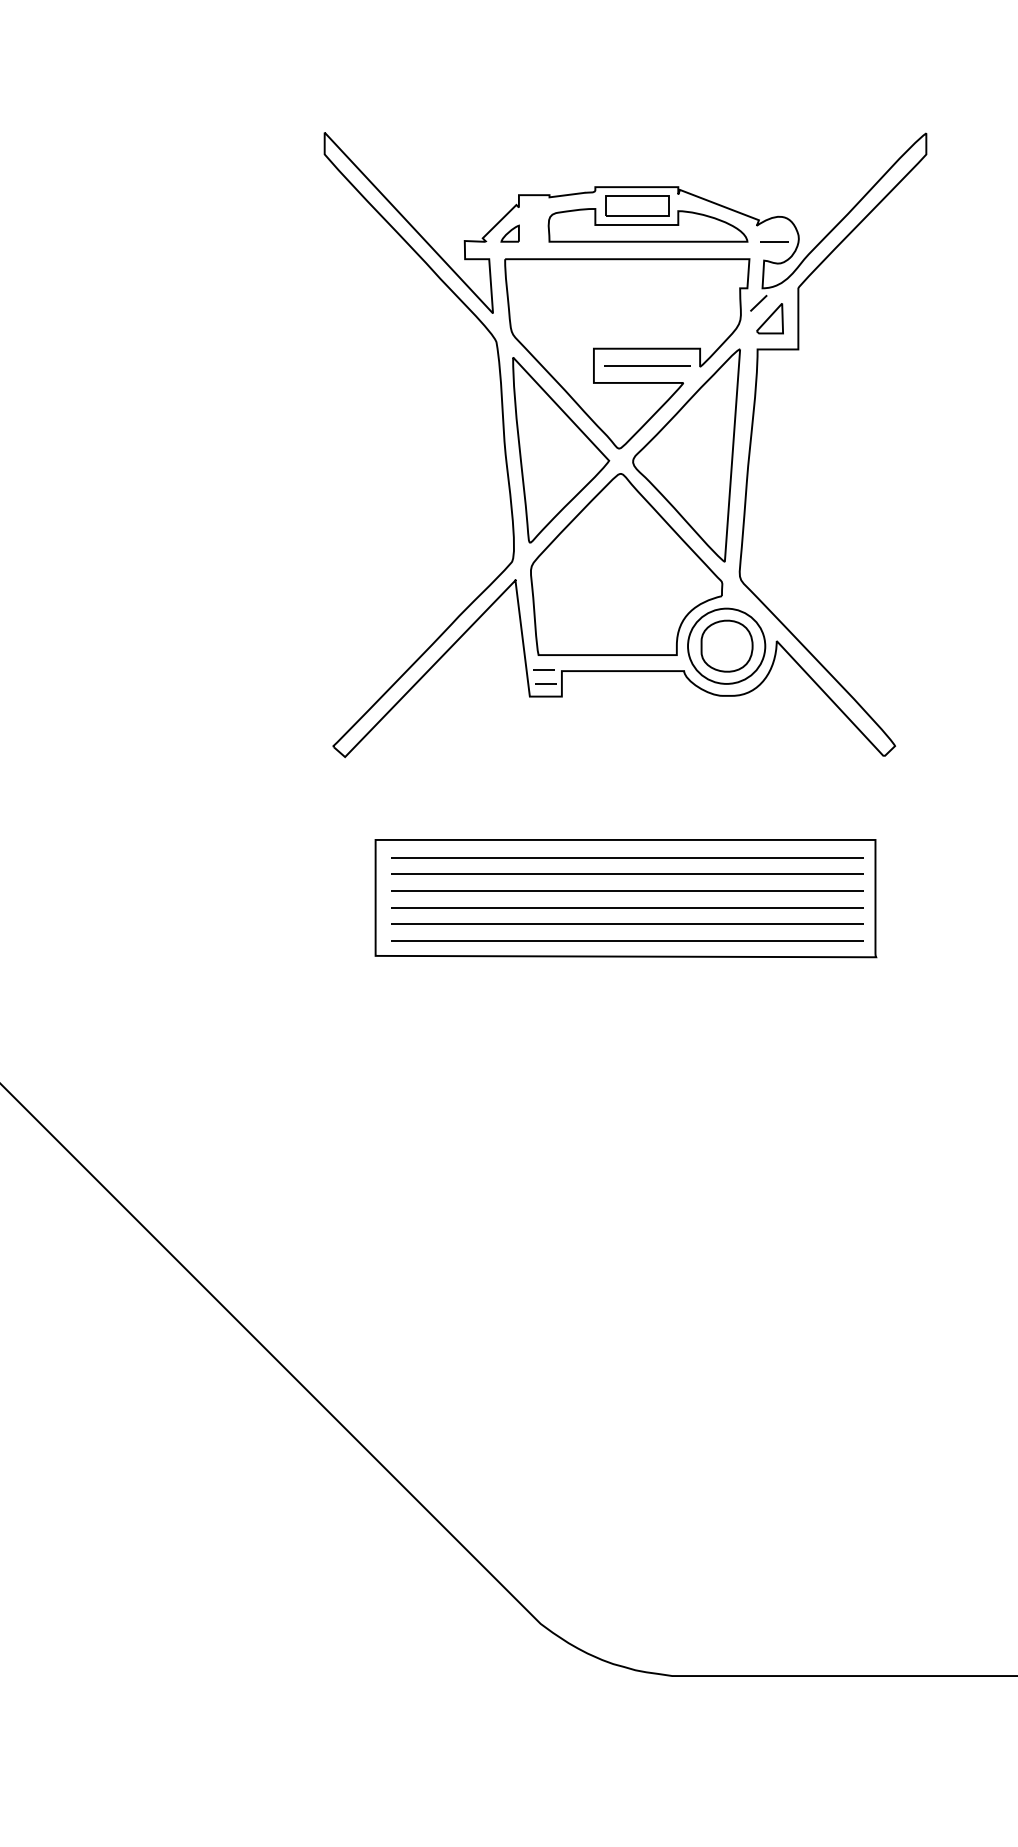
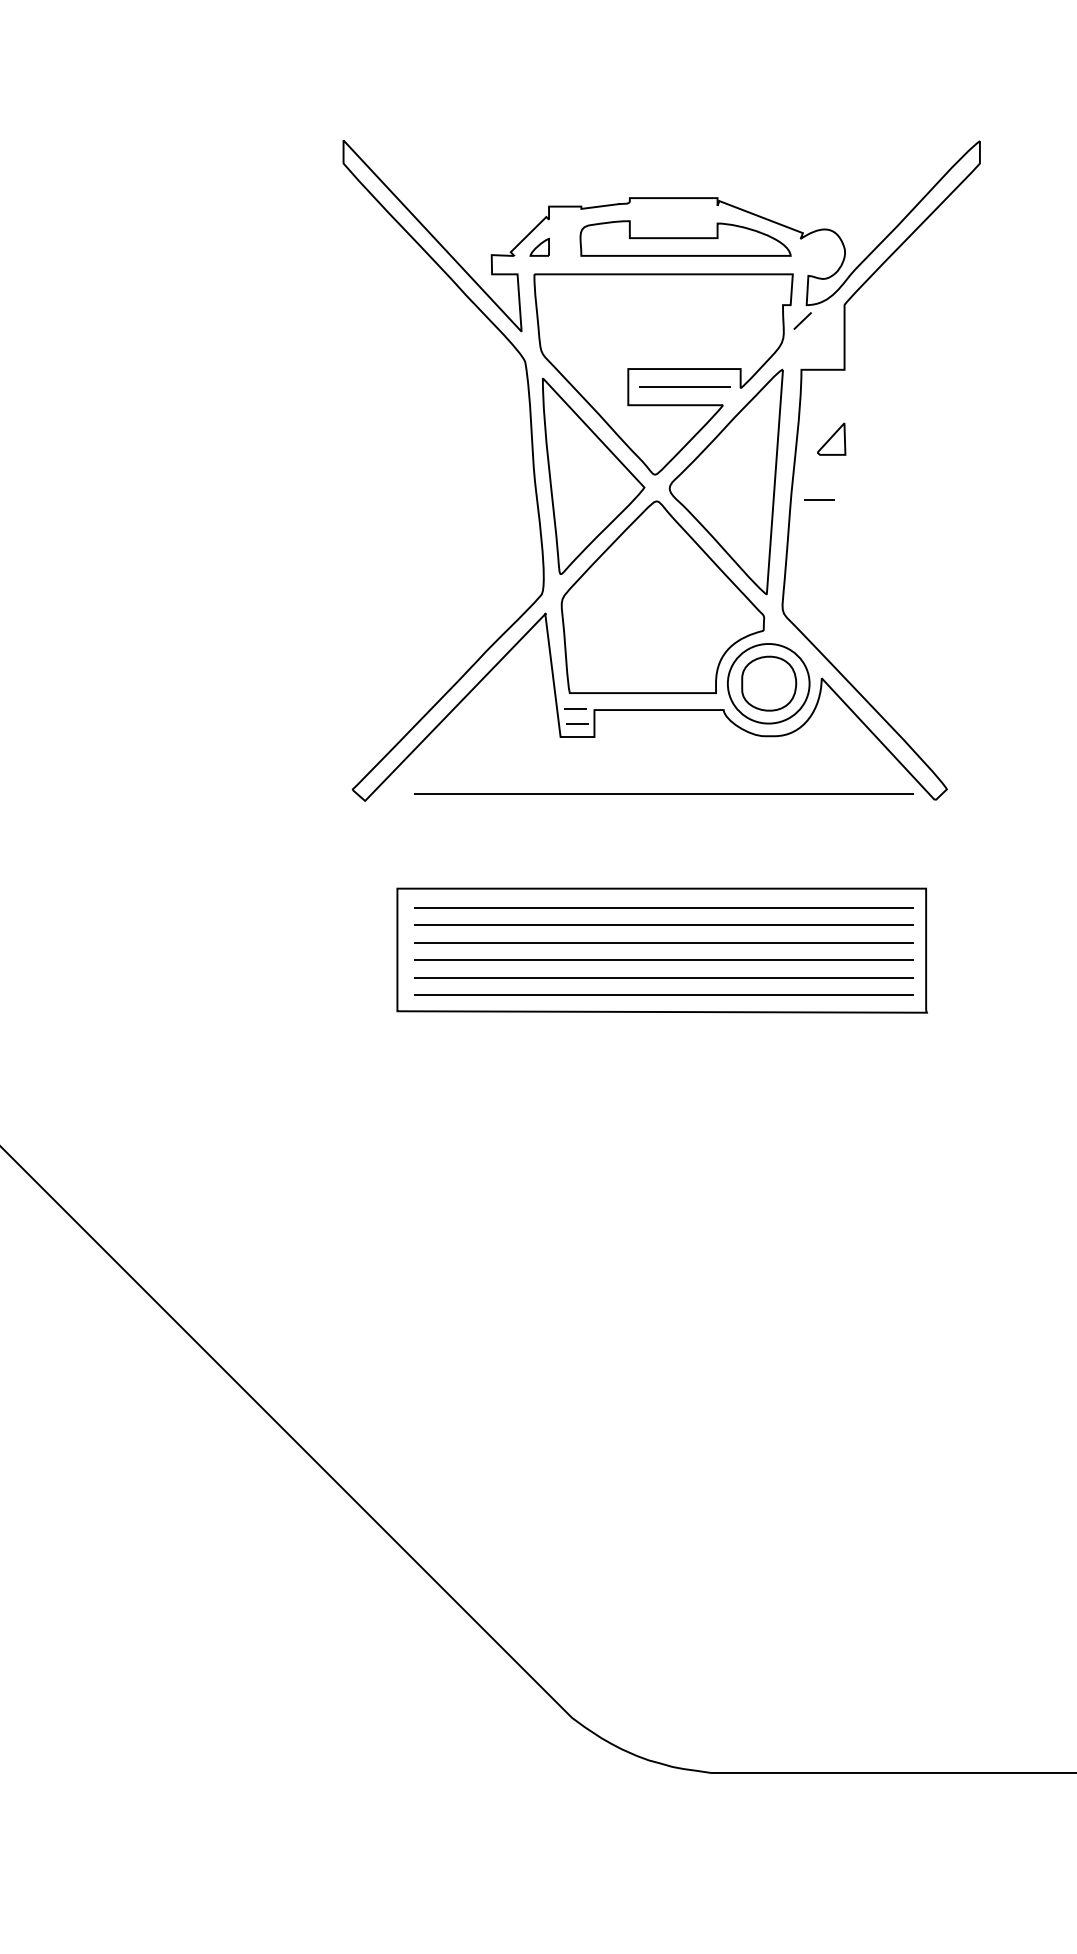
part: (636, 205) -> (673, 217), removed
line: (774, 241) -> (819, 499), moved
part: (769, 317) -> (831, 438), moved
line: (627, 750) -> (663, 793), added

